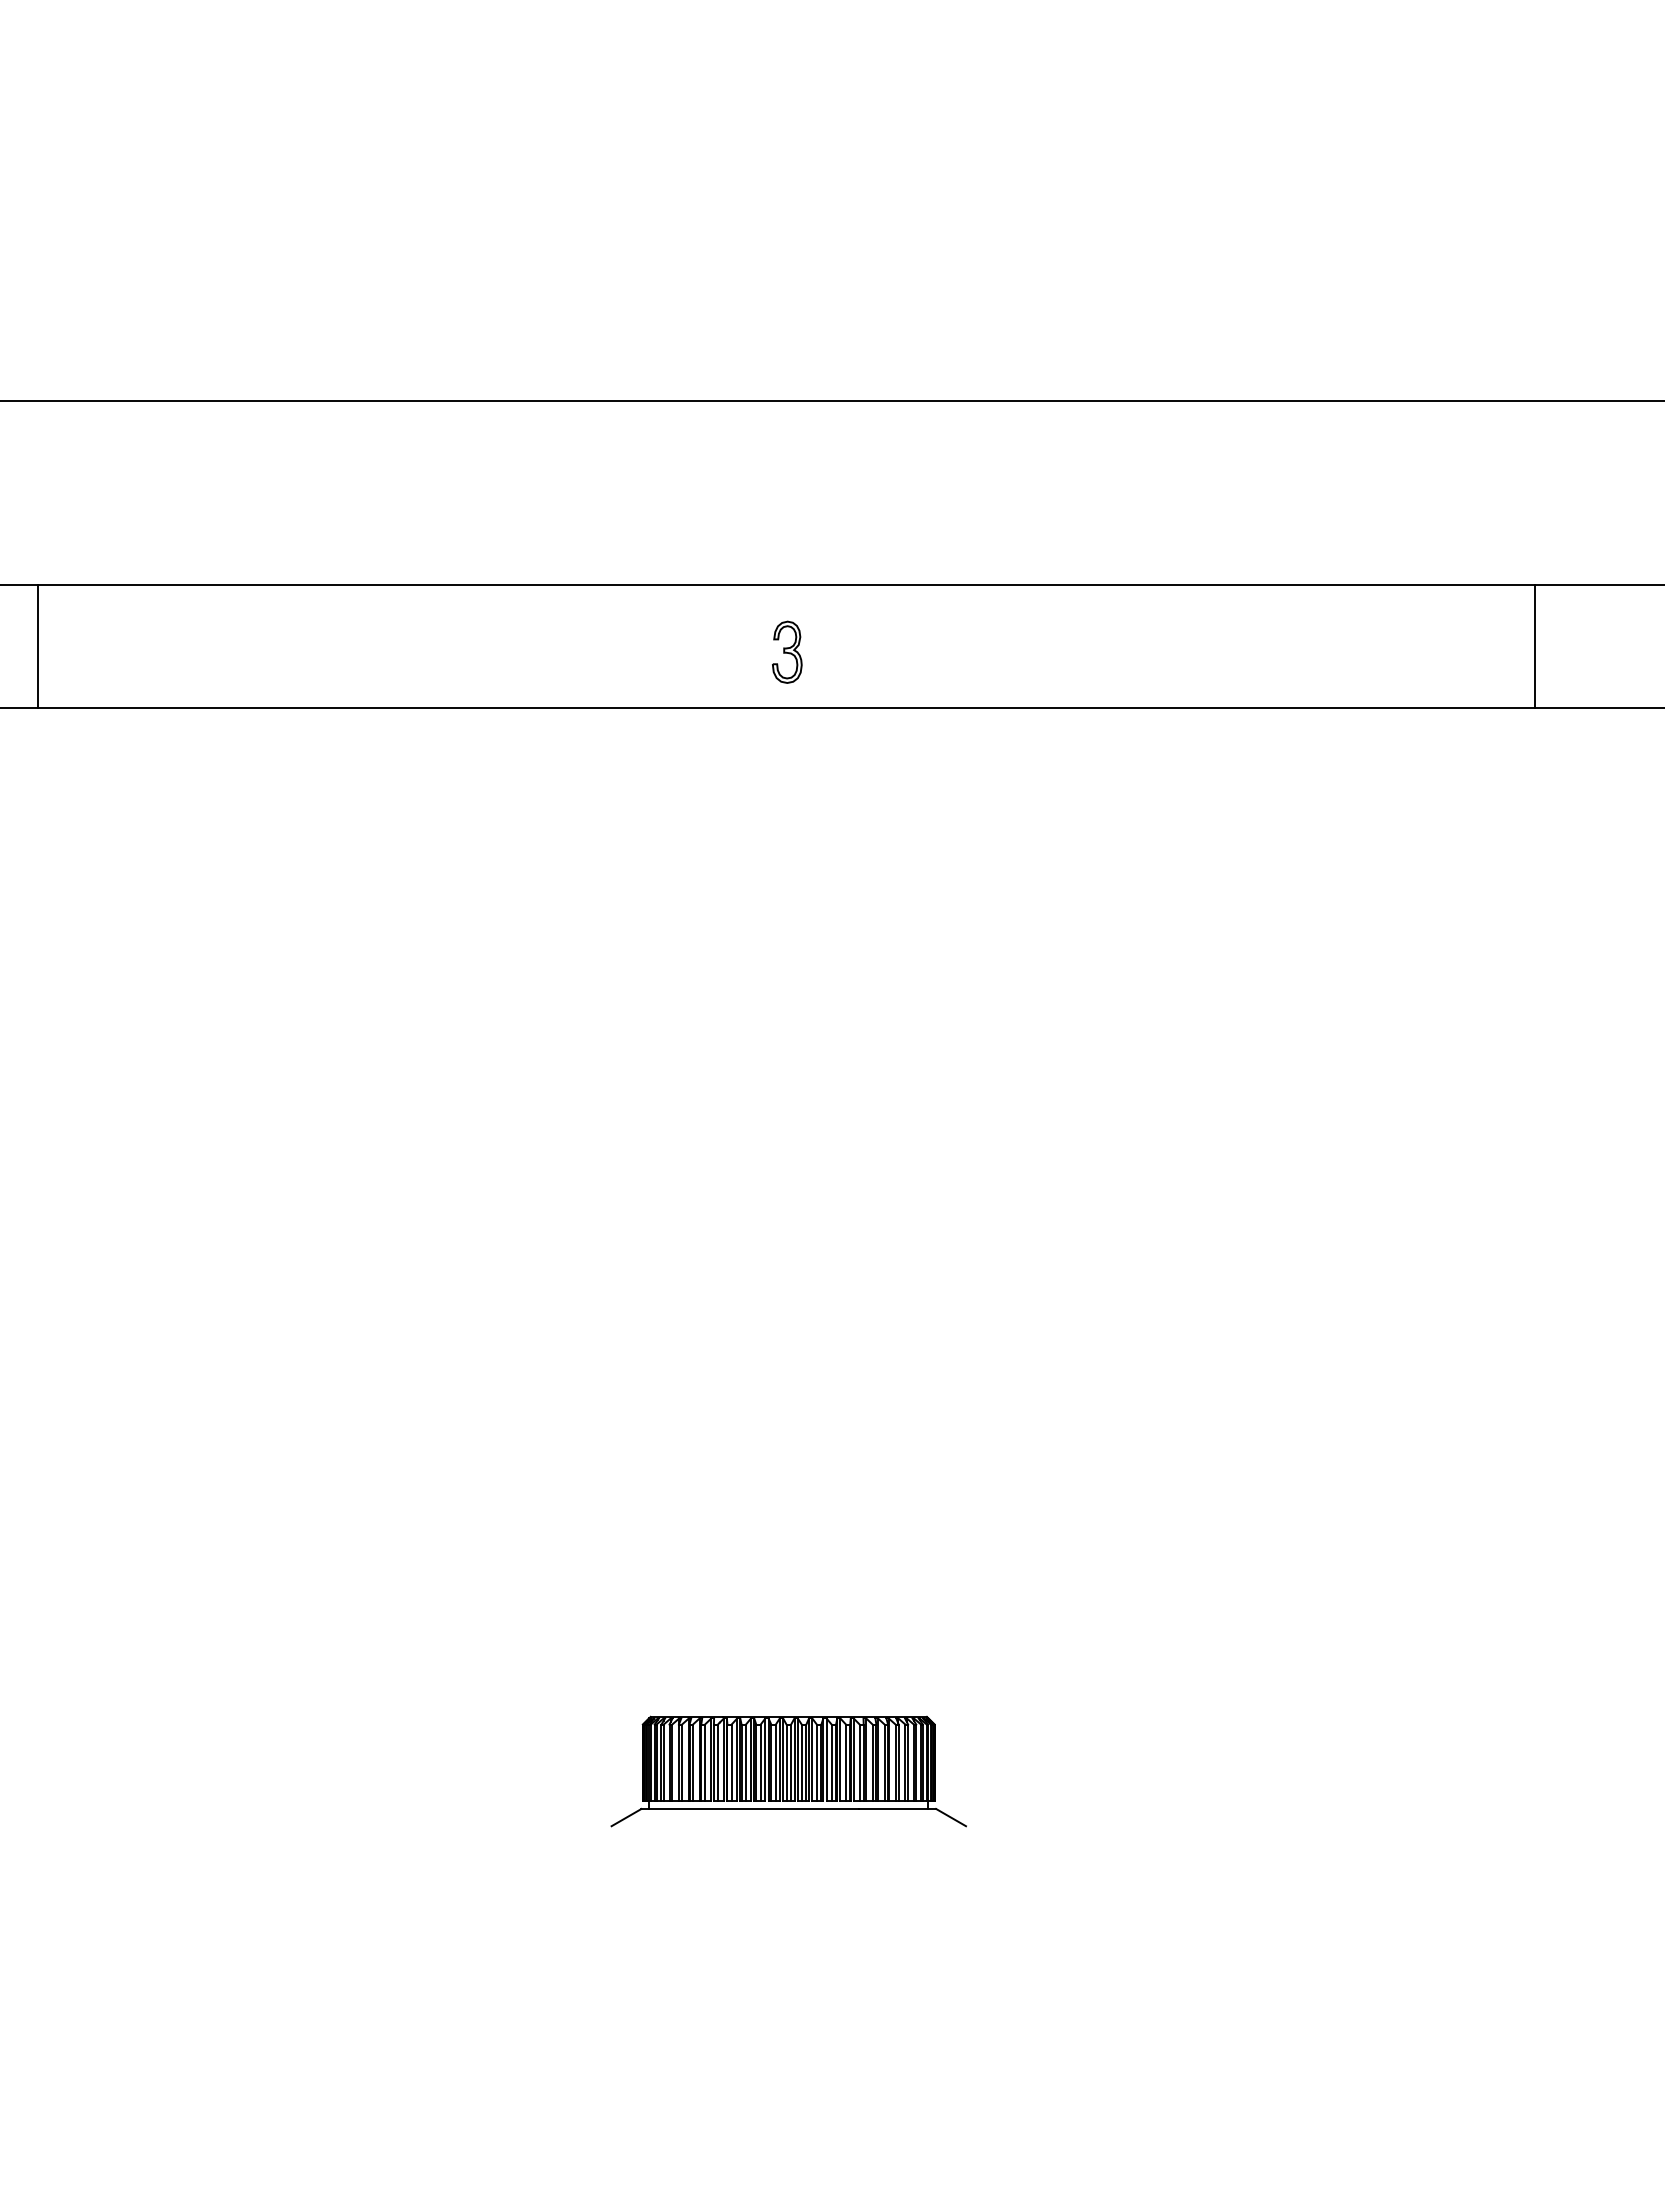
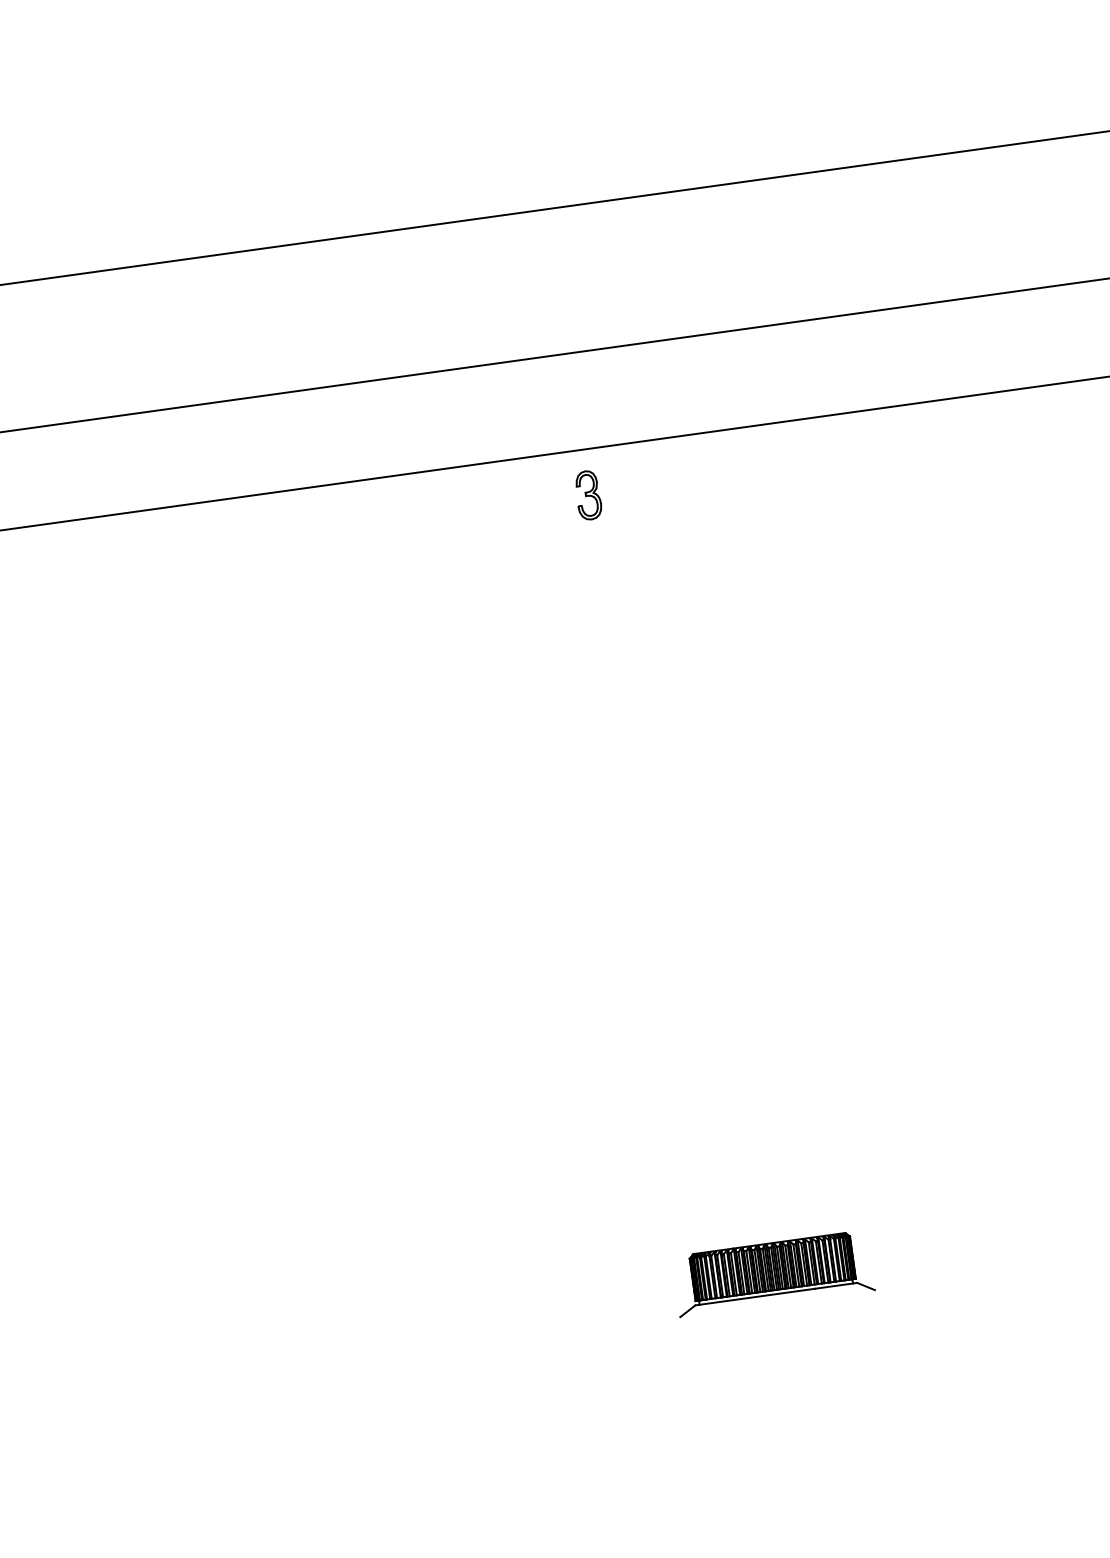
line: (38, 646) -> (62, 472), removed
part: (787, 651) -> (588, 494), moved
part: (788, 1771) -> (773, 1273), size x0.7

